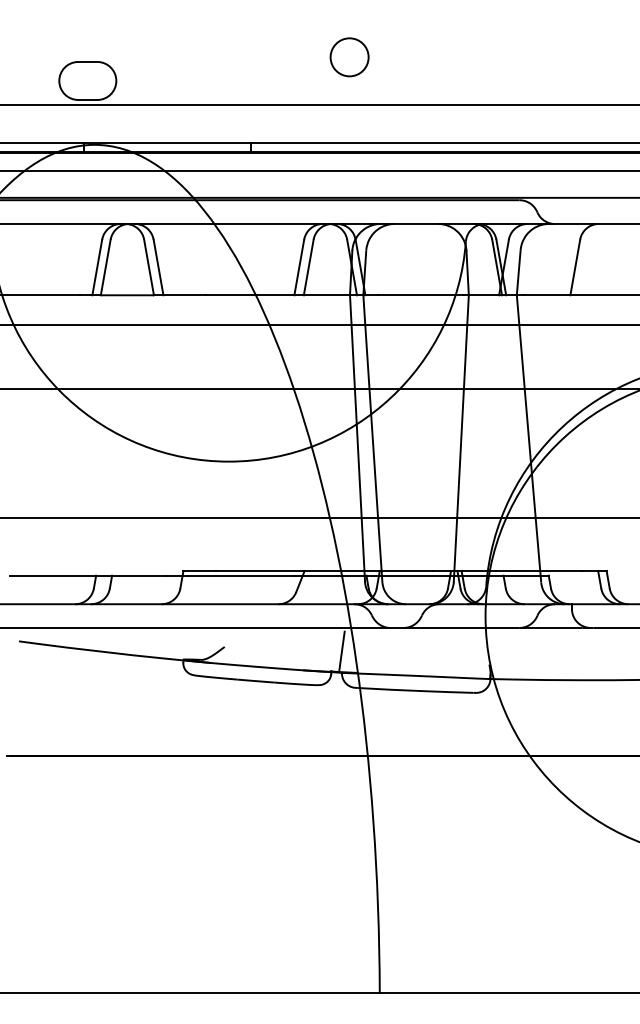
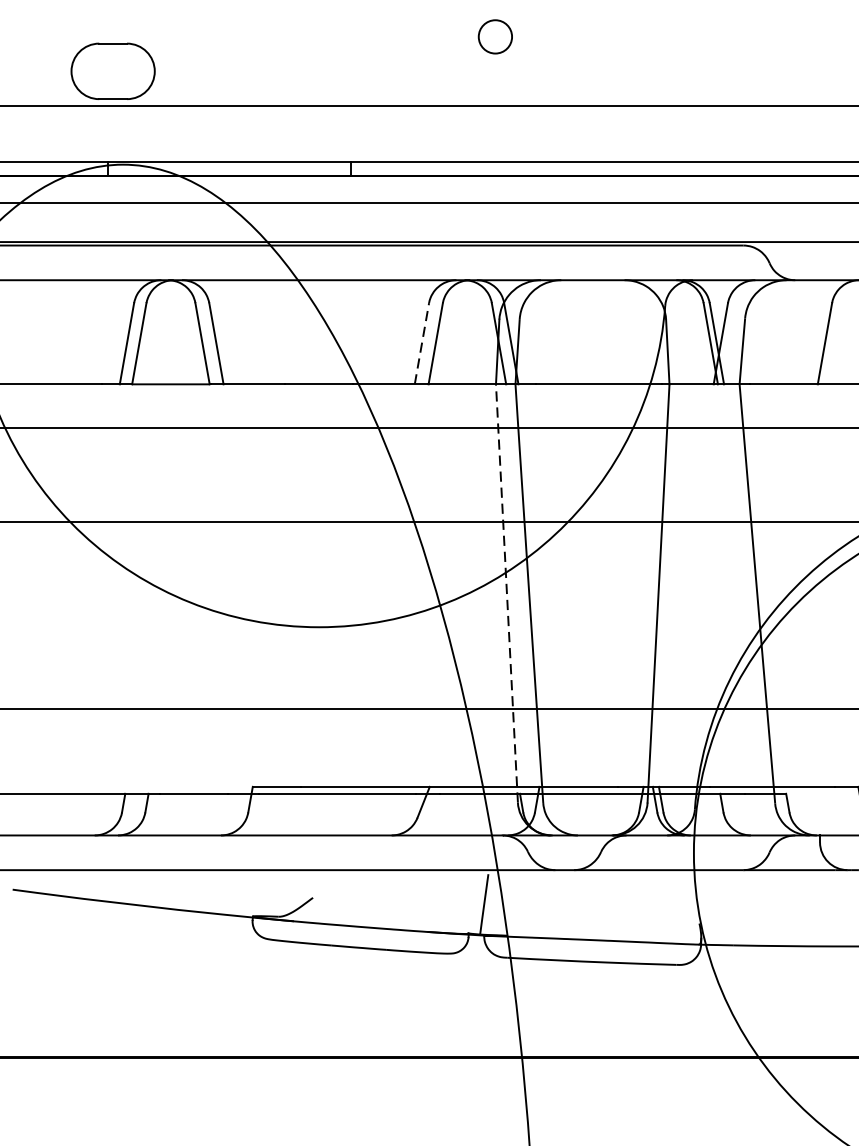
circle: (349, 57) -> (495, 37), size x0.6
line: (299, 266) -> (422, 342), solid -> dashed
line: (357, 438) -> (506, 593), solid -> dashed

